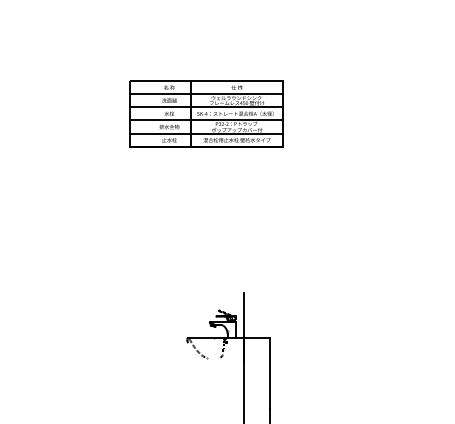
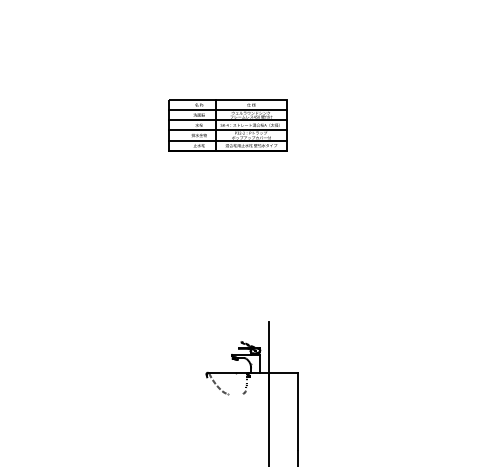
part: (206, 113) -> (227, 124), size x0.7

